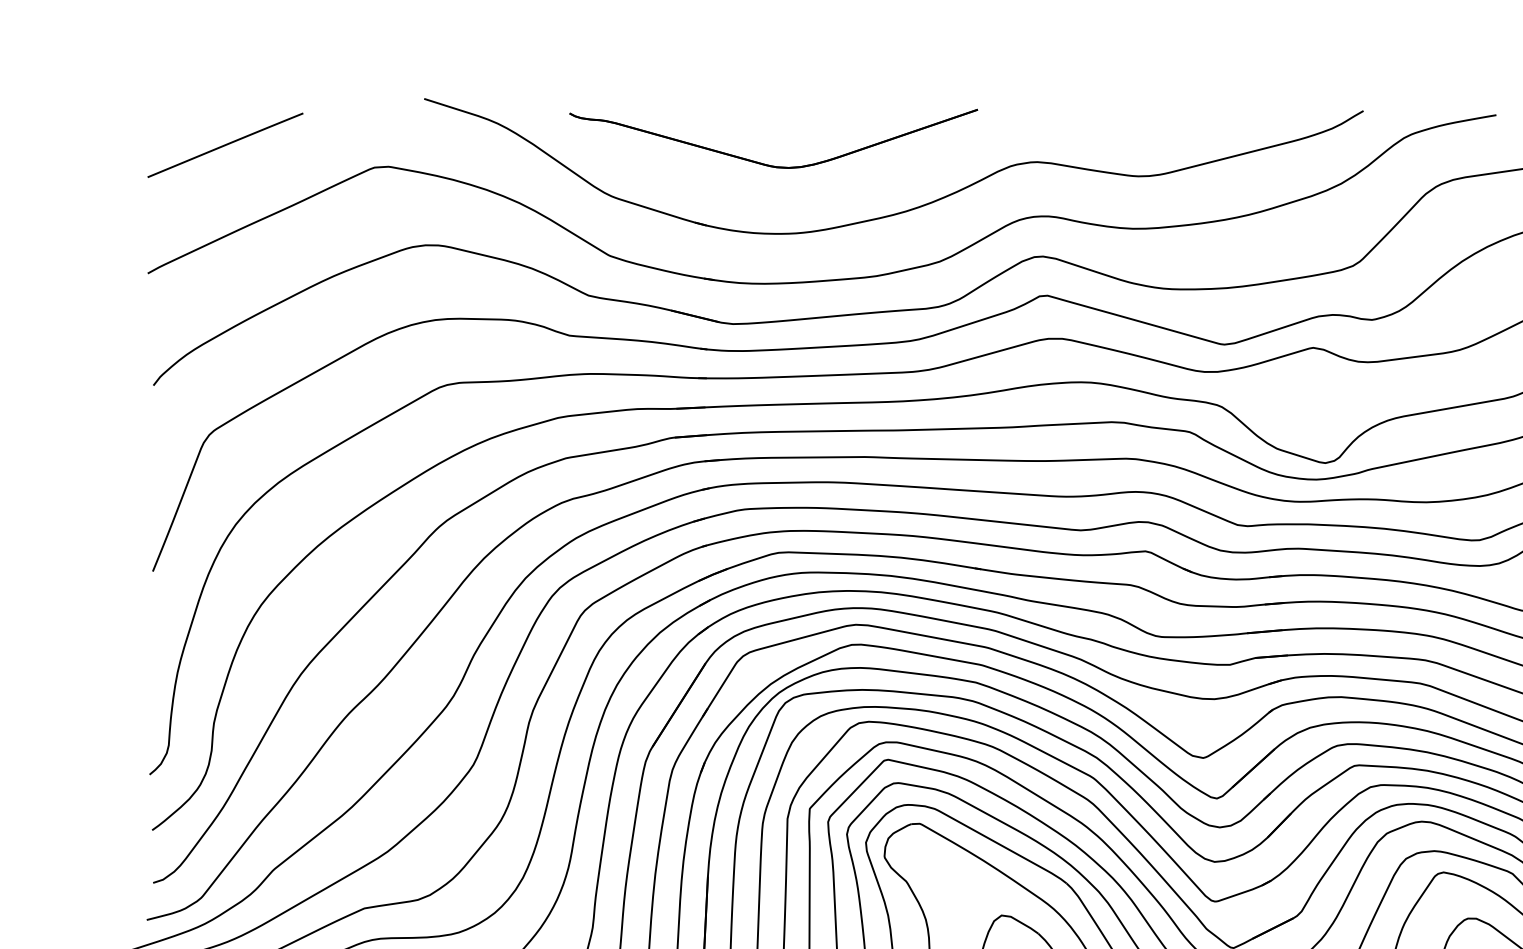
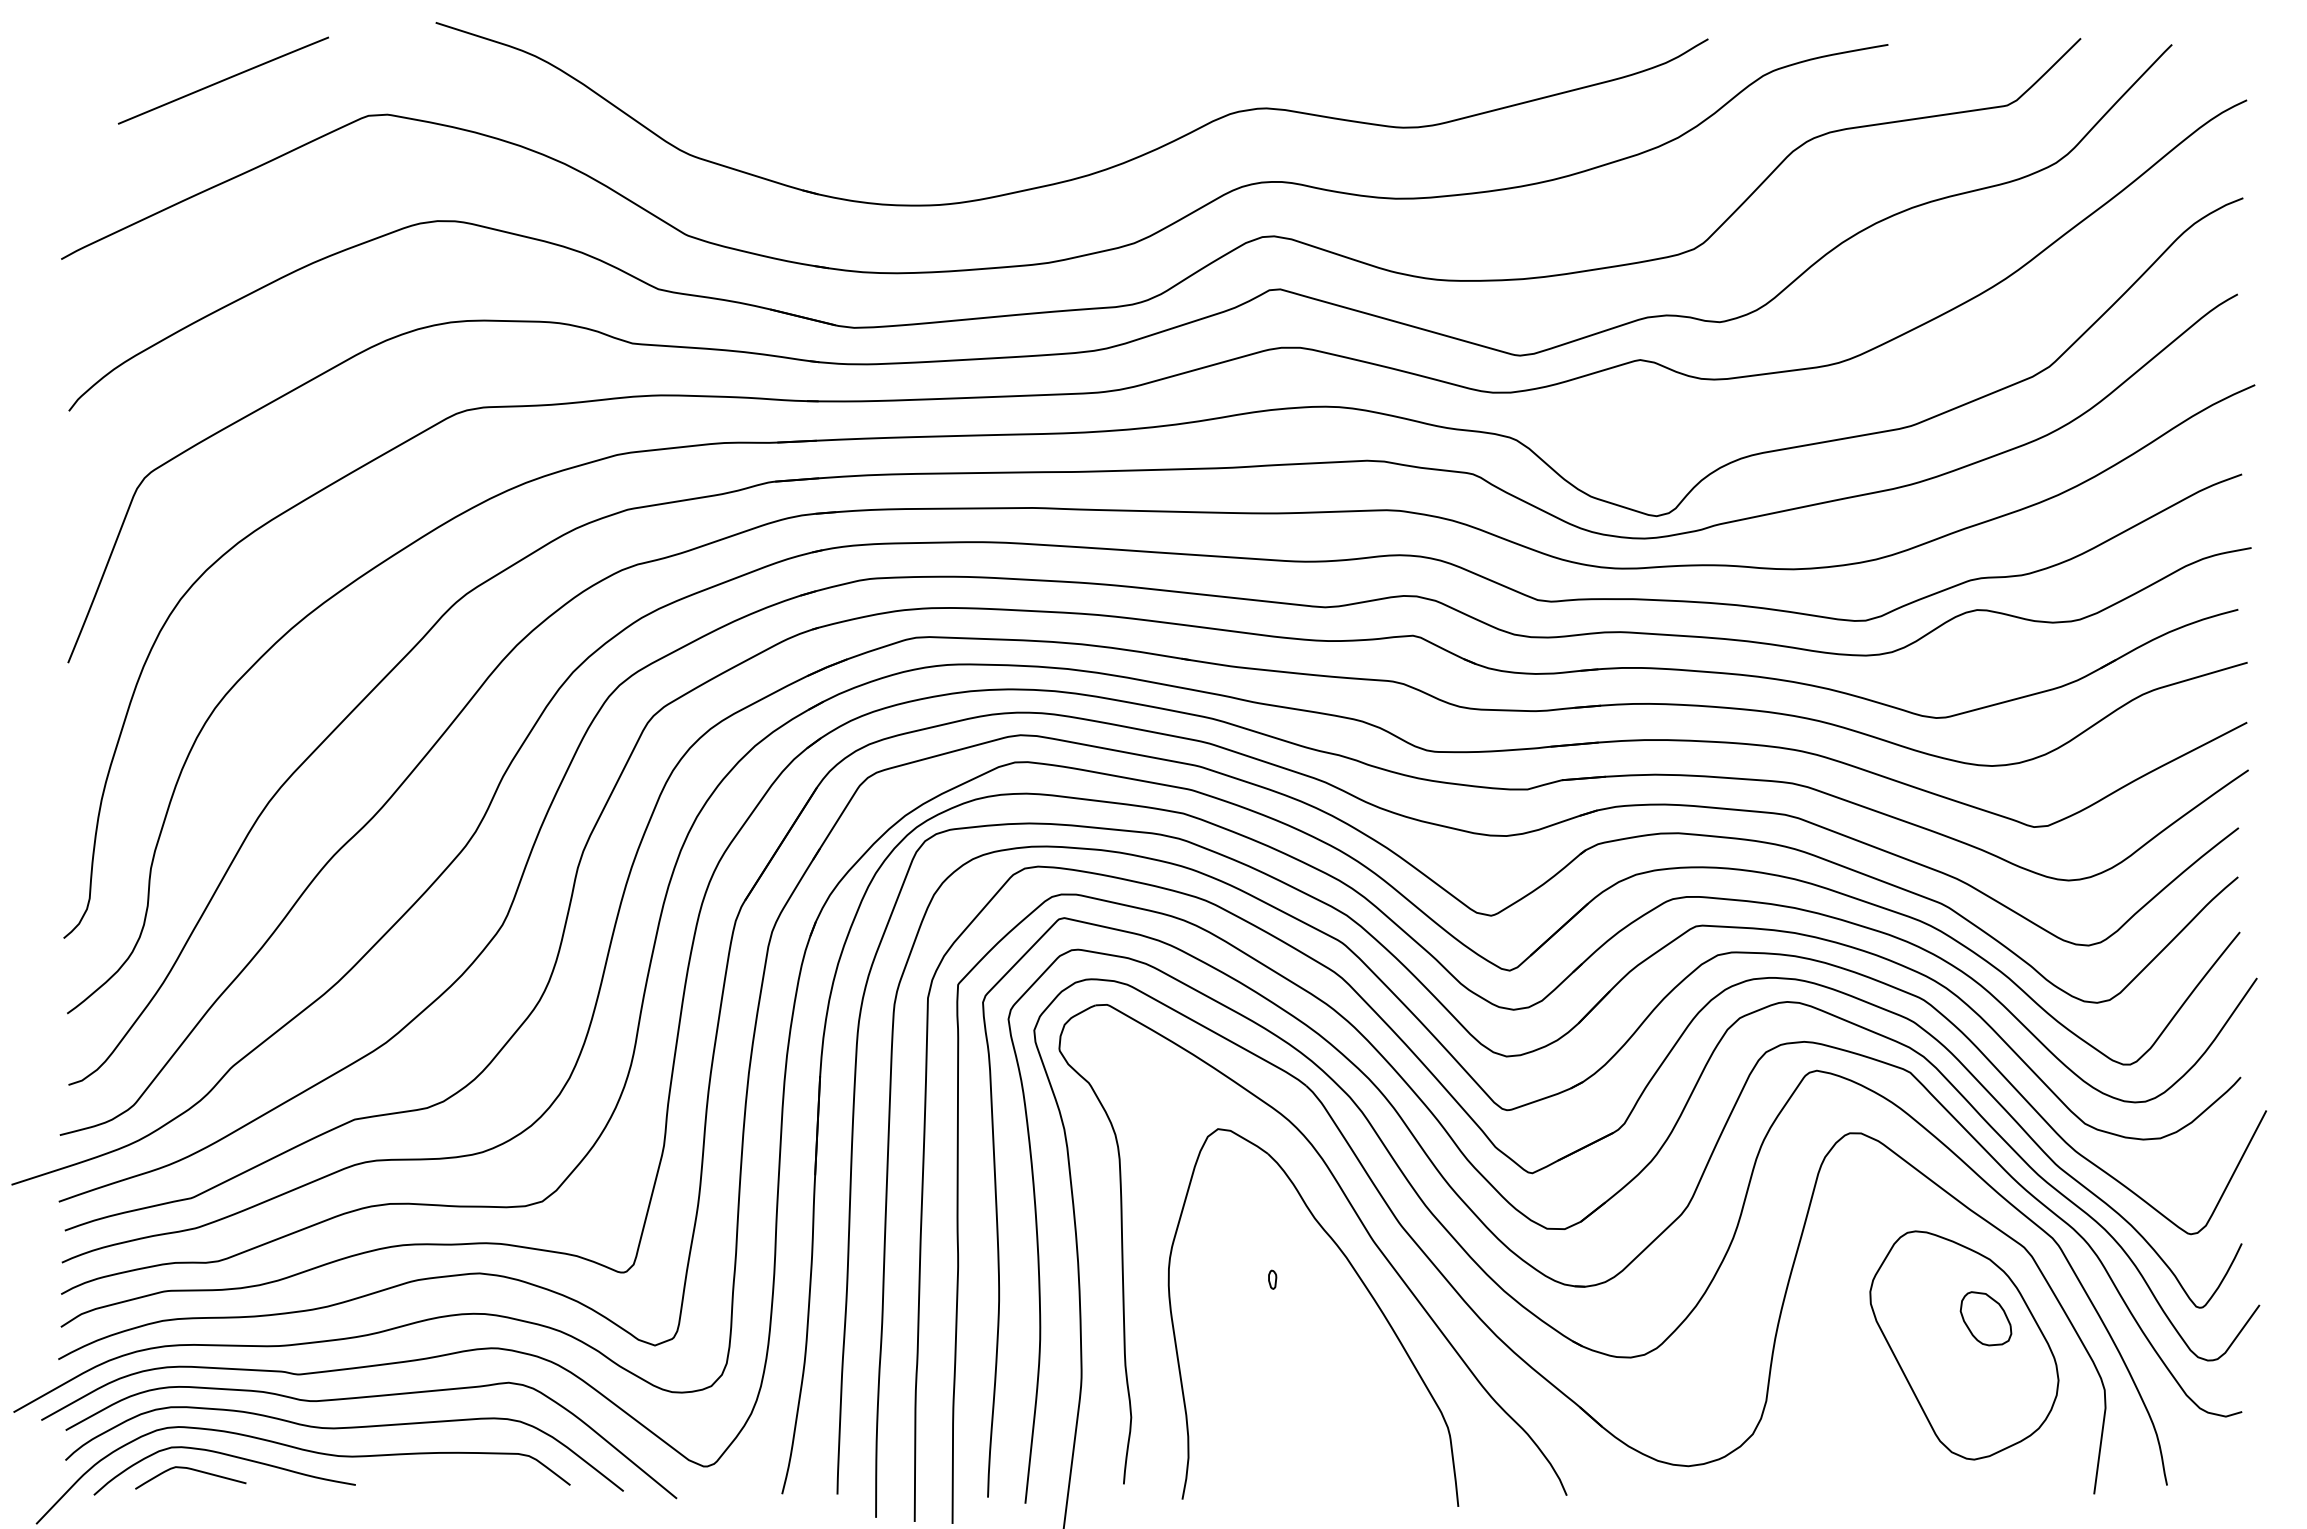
line: (224, 145) -> (222, 80), moved
part: (767, 164) -> (900, 111), removed

